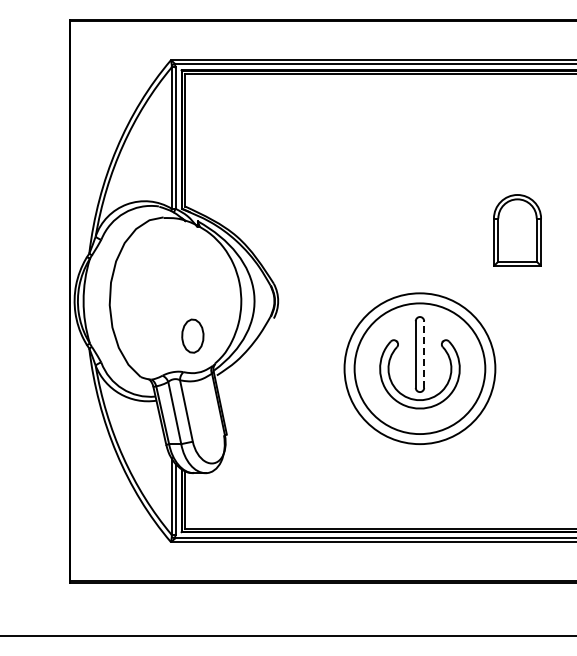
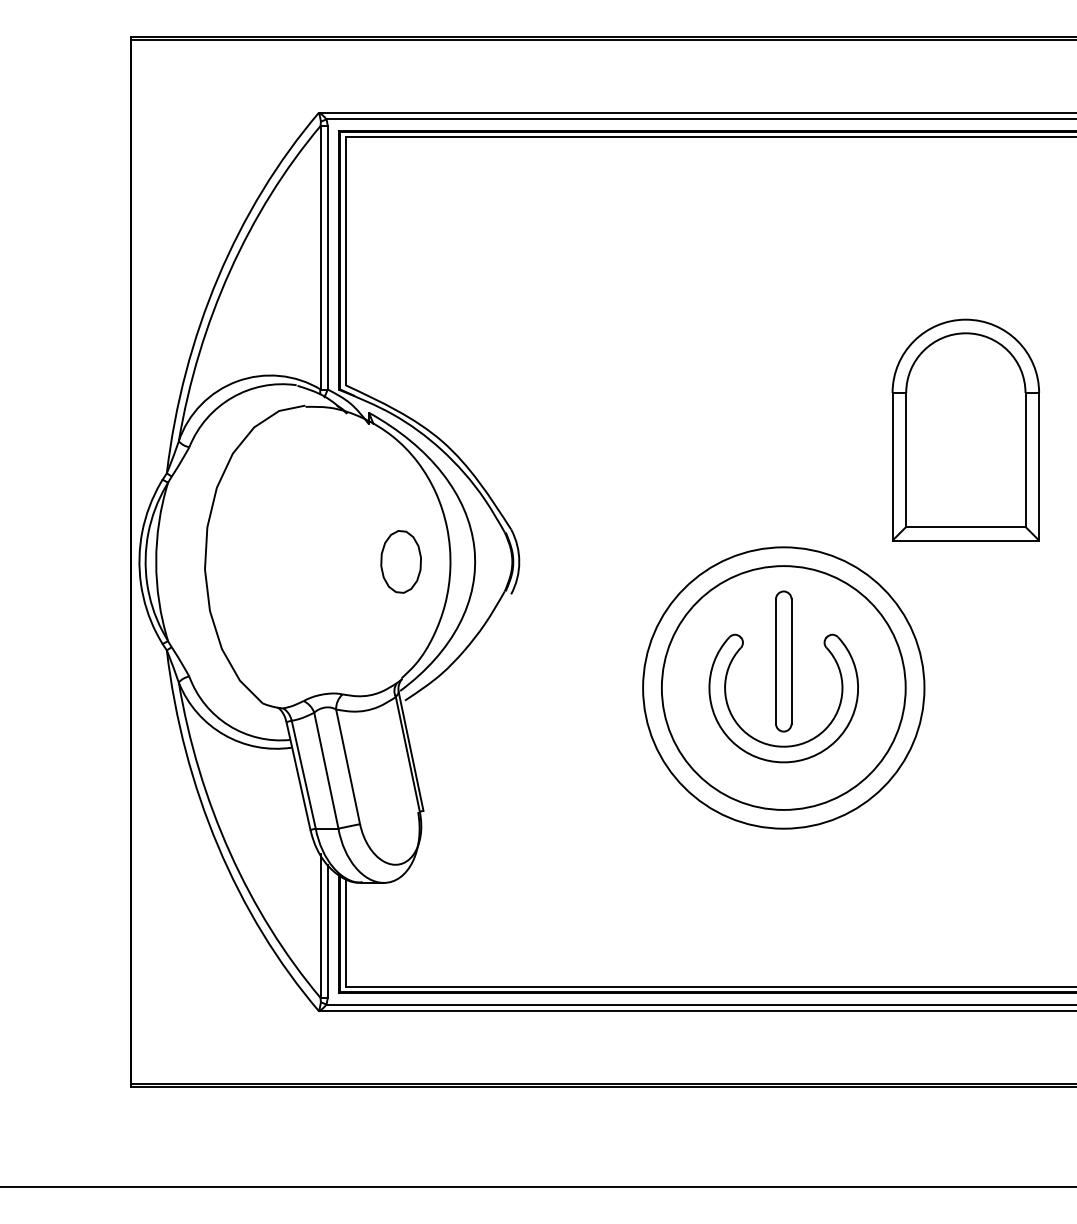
part: (517, 230) -> (965, 430), size x1.67
part: (192, 335) -> (400, 560), moved
line: (424, 354) -> (792, 661), dashed -> solid

